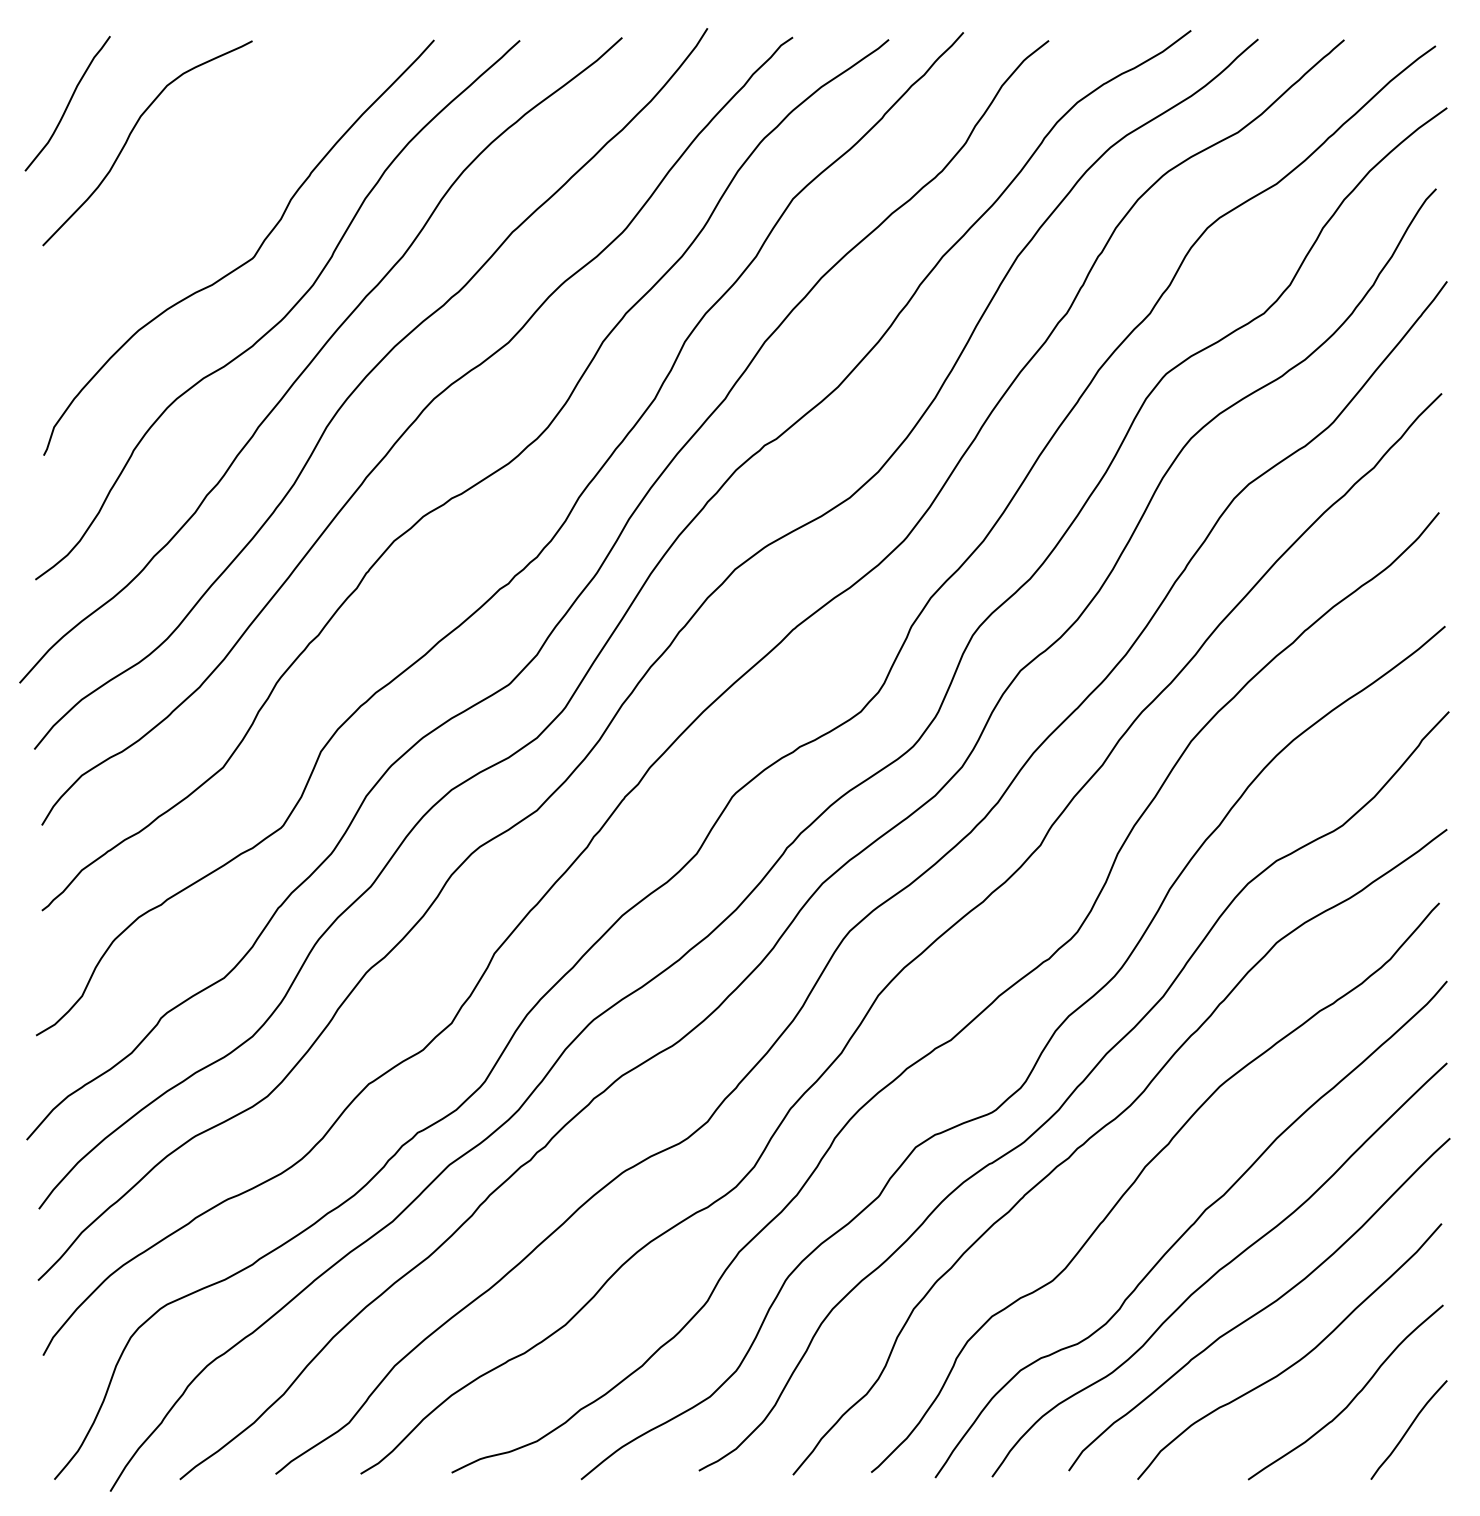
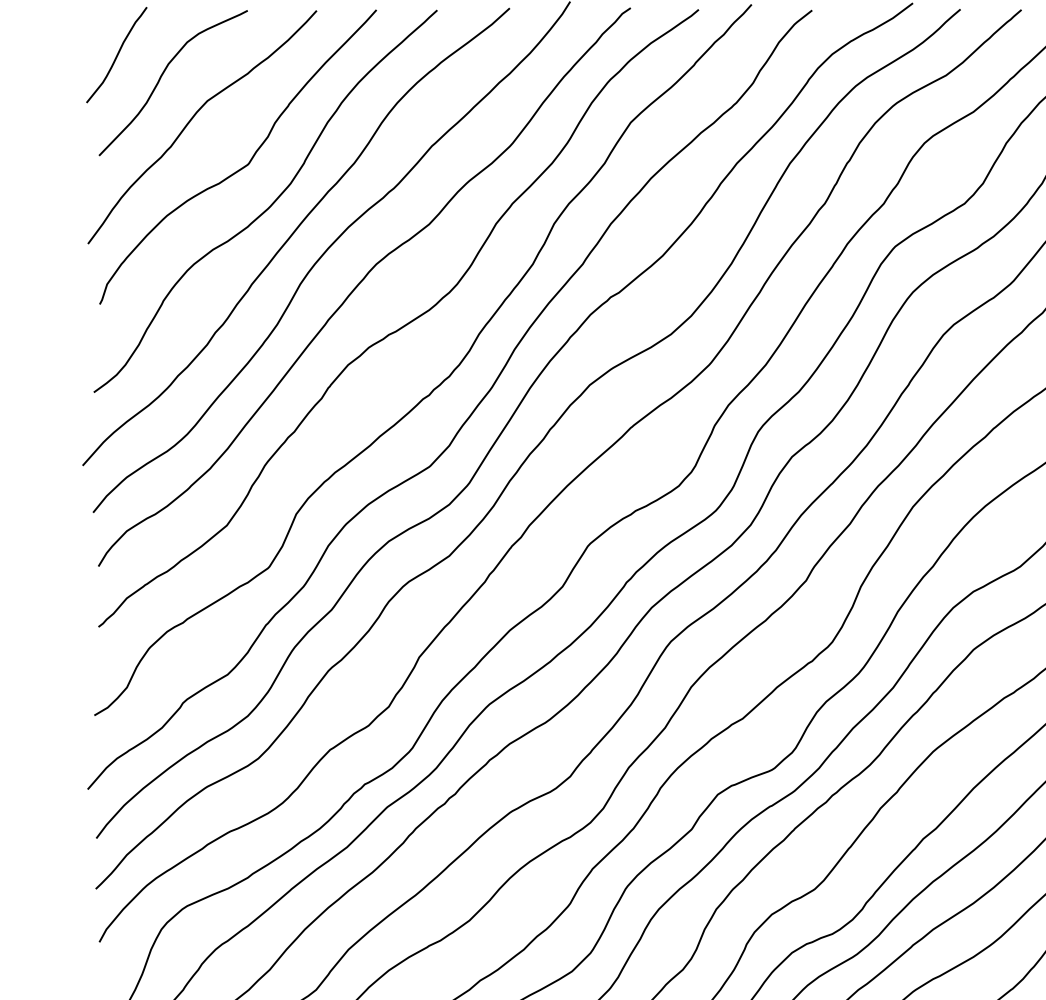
curve: (174, 194) -> (192, 119), added

